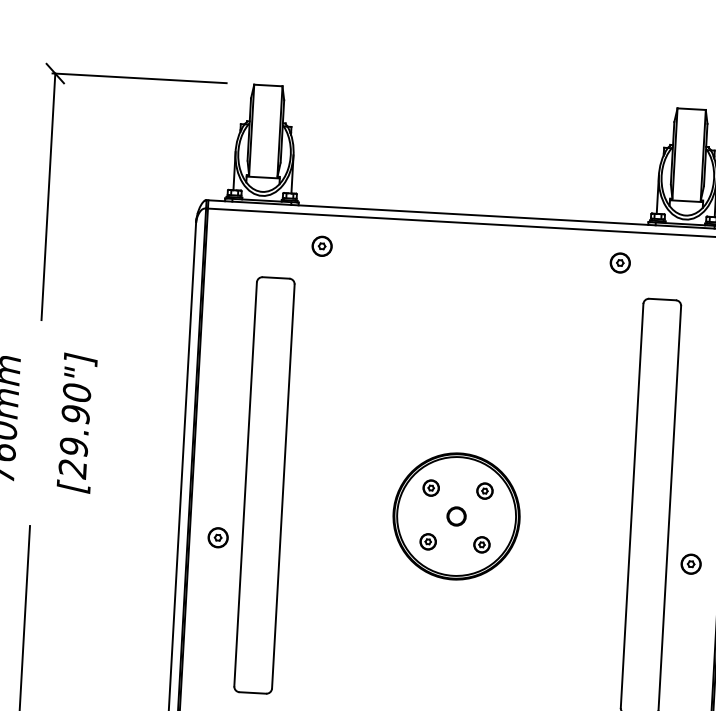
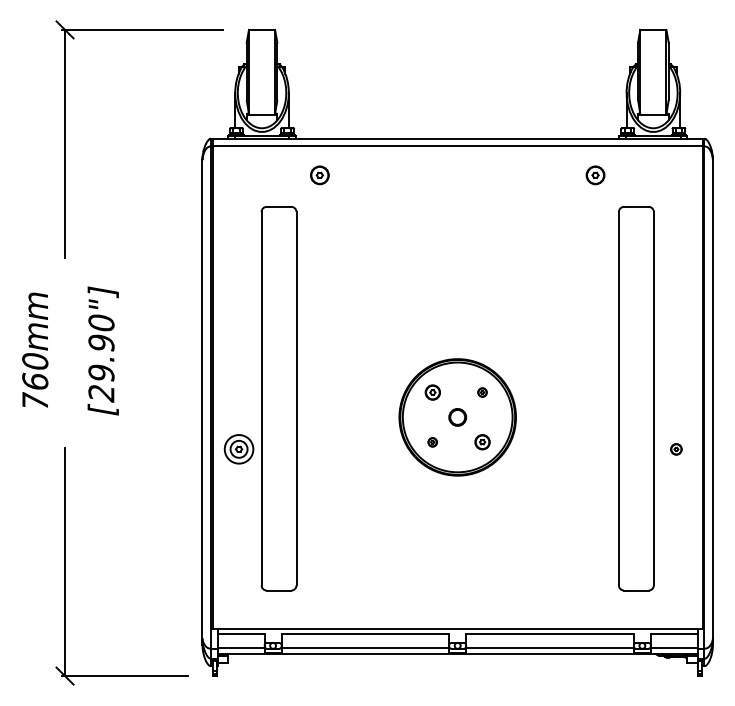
part: (484, 491) -> (482, 392), size x0.6
circle: (218, 537) -> (239, 449), size x1.6
part: (427, 542) -> (432, 442), size x0.6
part: (691, 564) -> (676, 449), size x0.6

